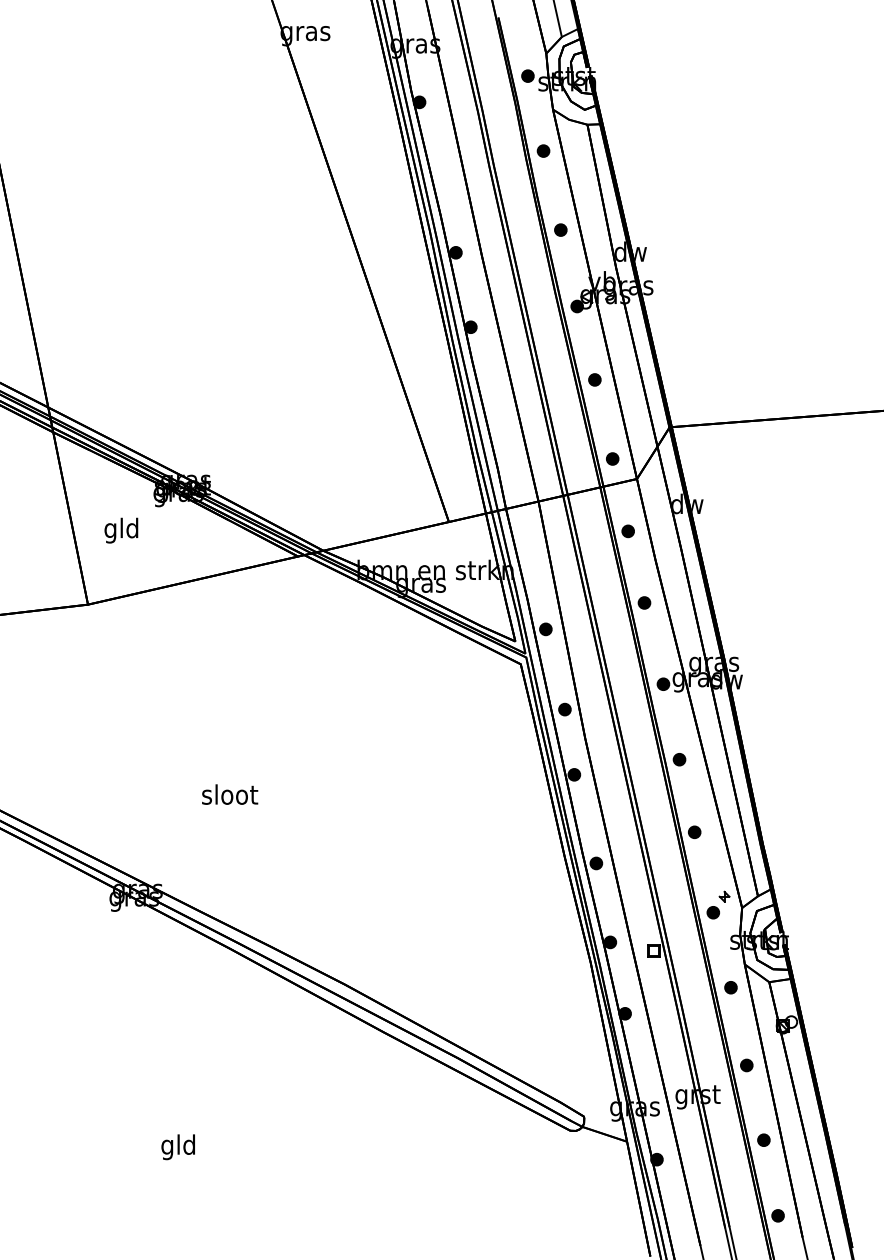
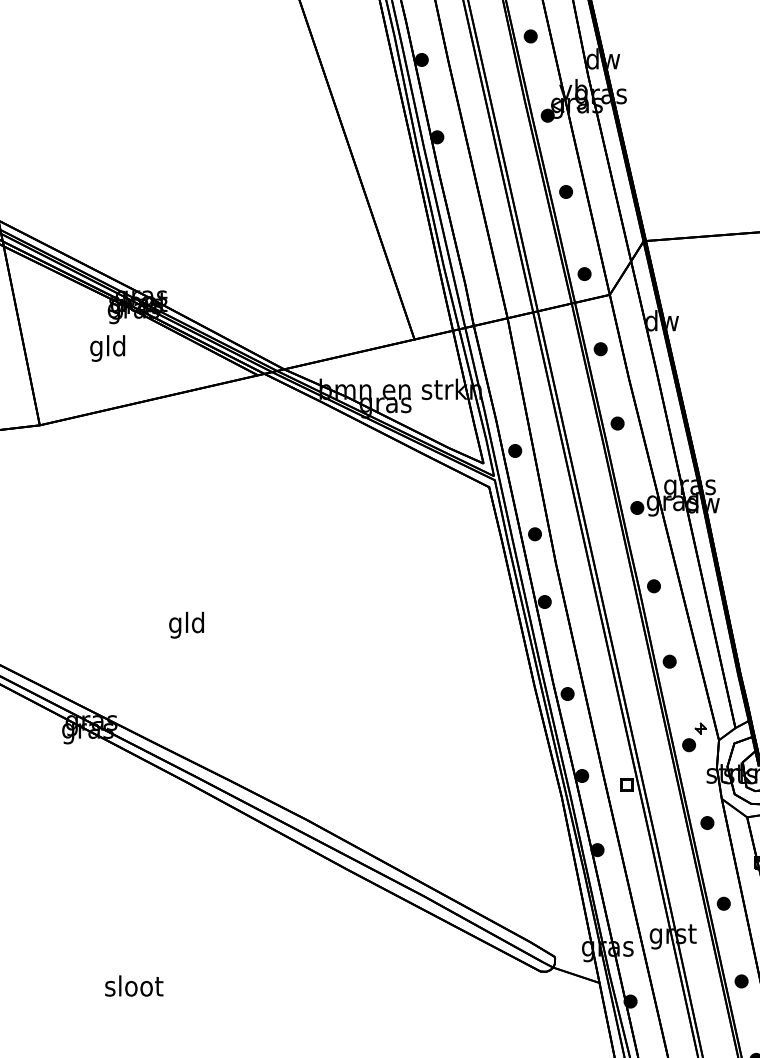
text: (121, 530) -> (107, 348), moved
text: (230, 797) -> (187, 625), sloot -> gld
text: (179, 1147) -> (134, 988), gld -> sloot

